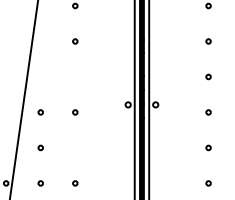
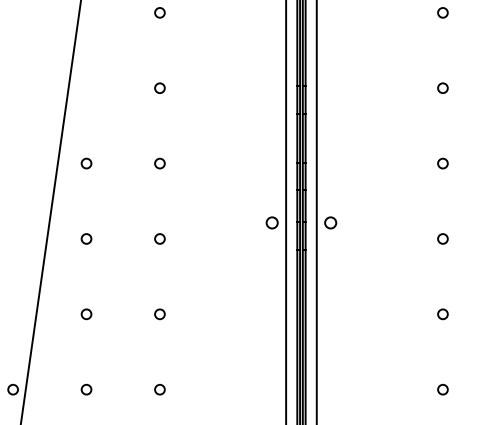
circle: (40, 76) -> (85, 162), added
circle: (75, 76) -> (160, 162), added
circle: (75, 147) -> (160, 313), added

